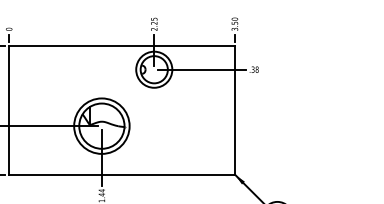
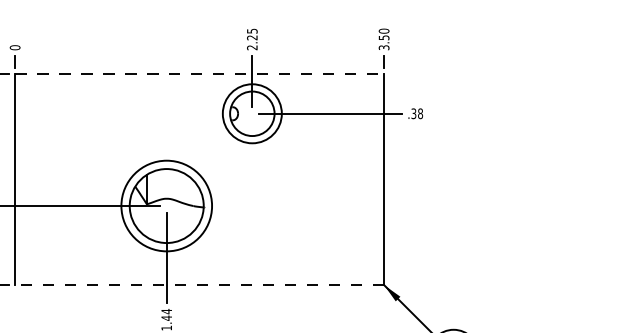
line: (122, 45) -> (200, 74), solid -> dashed
line: (122, 174) -> (200, 285), solid -> dashed

